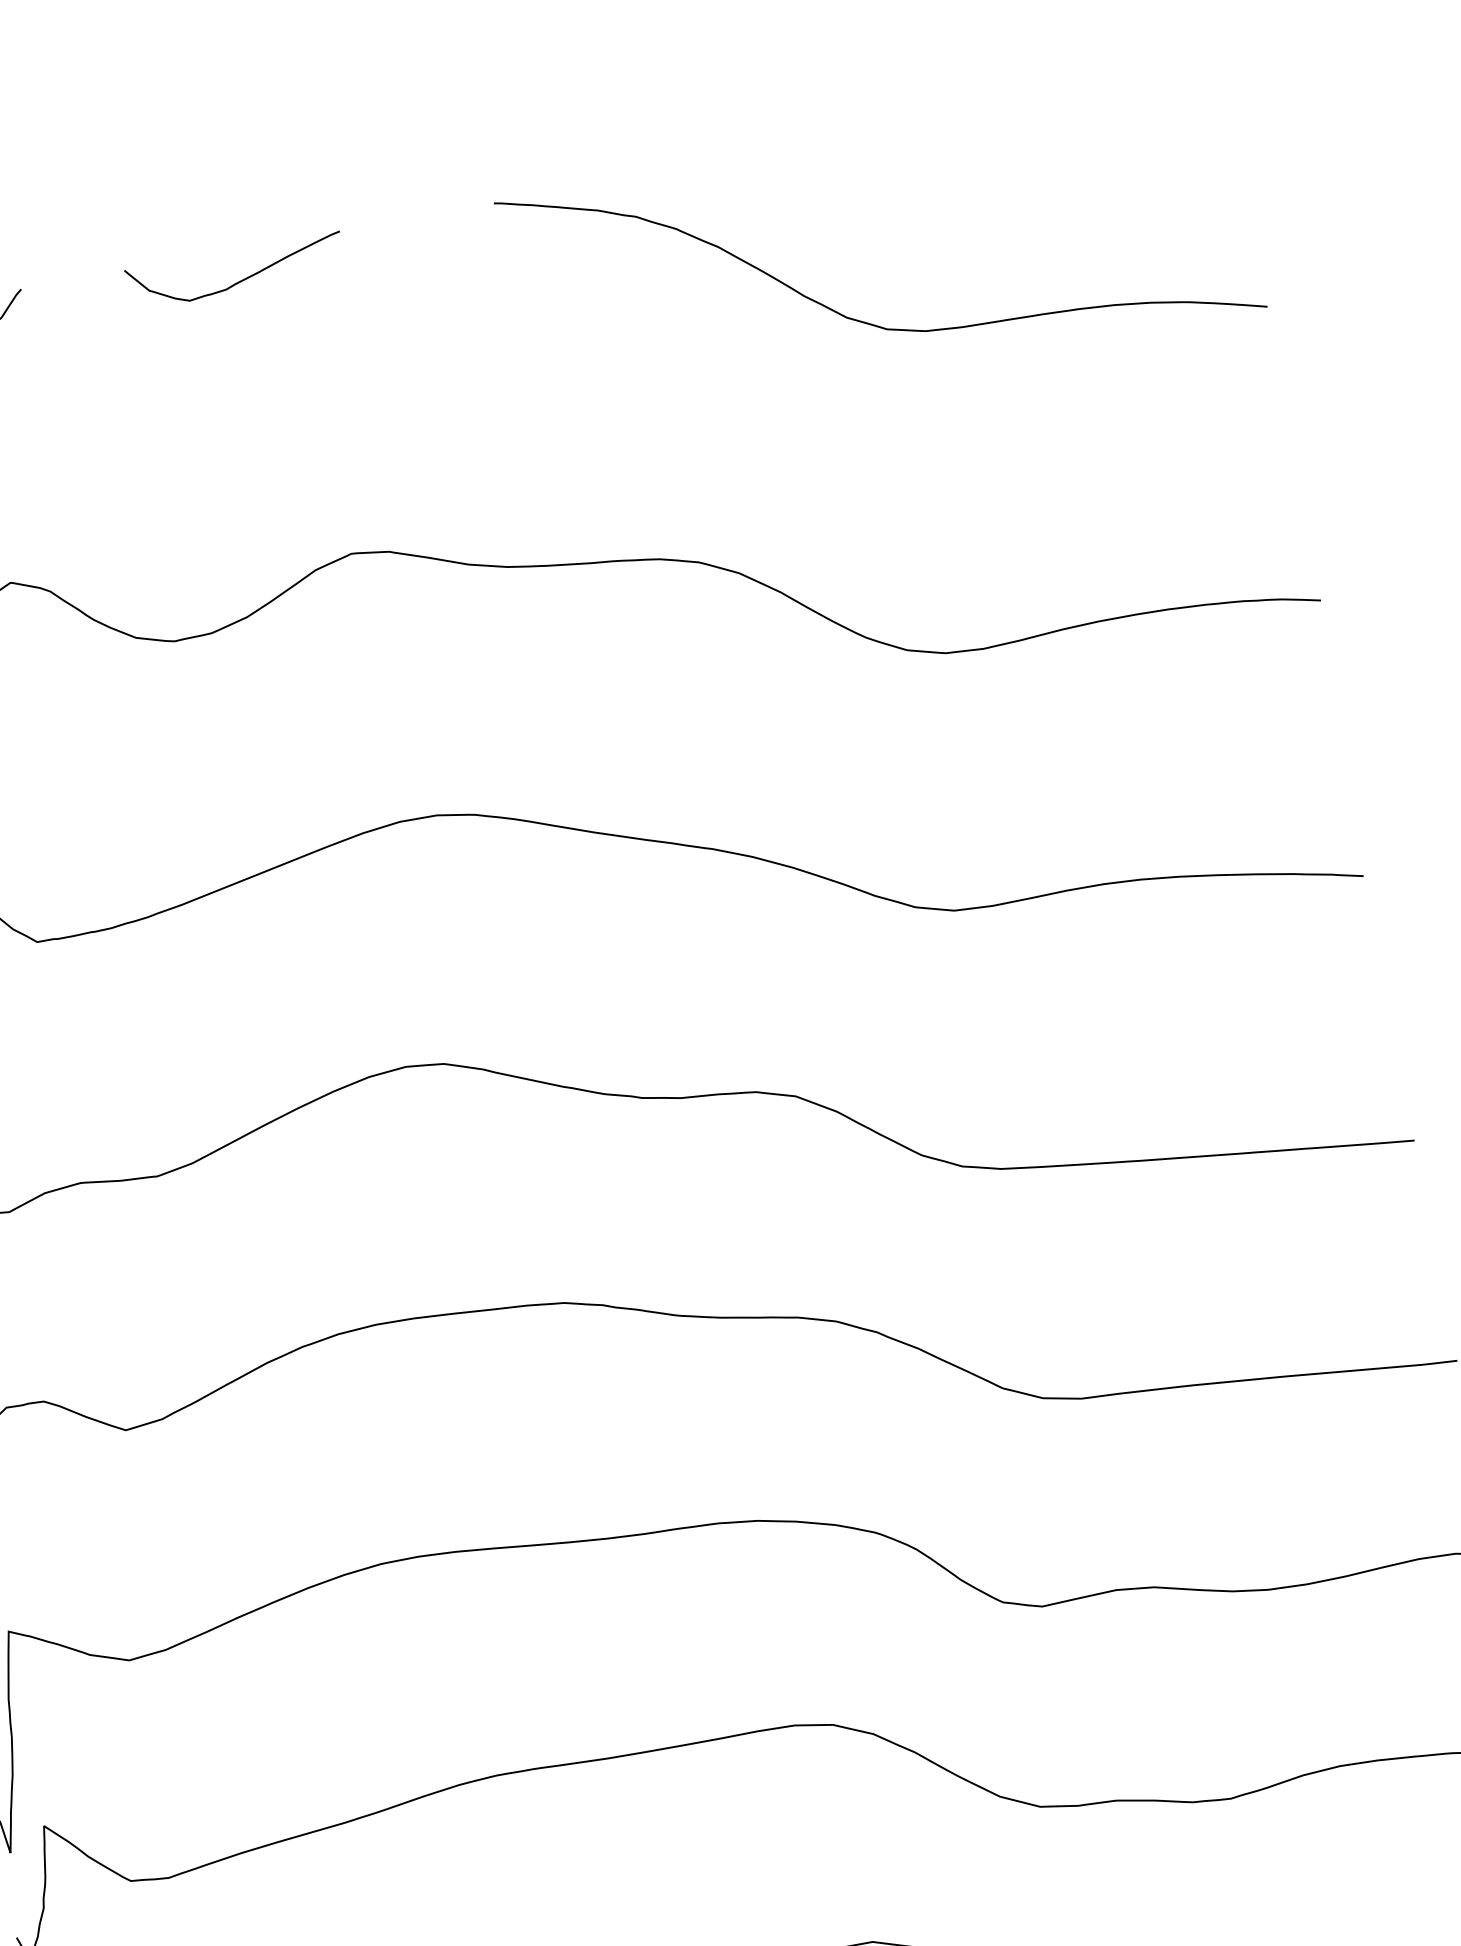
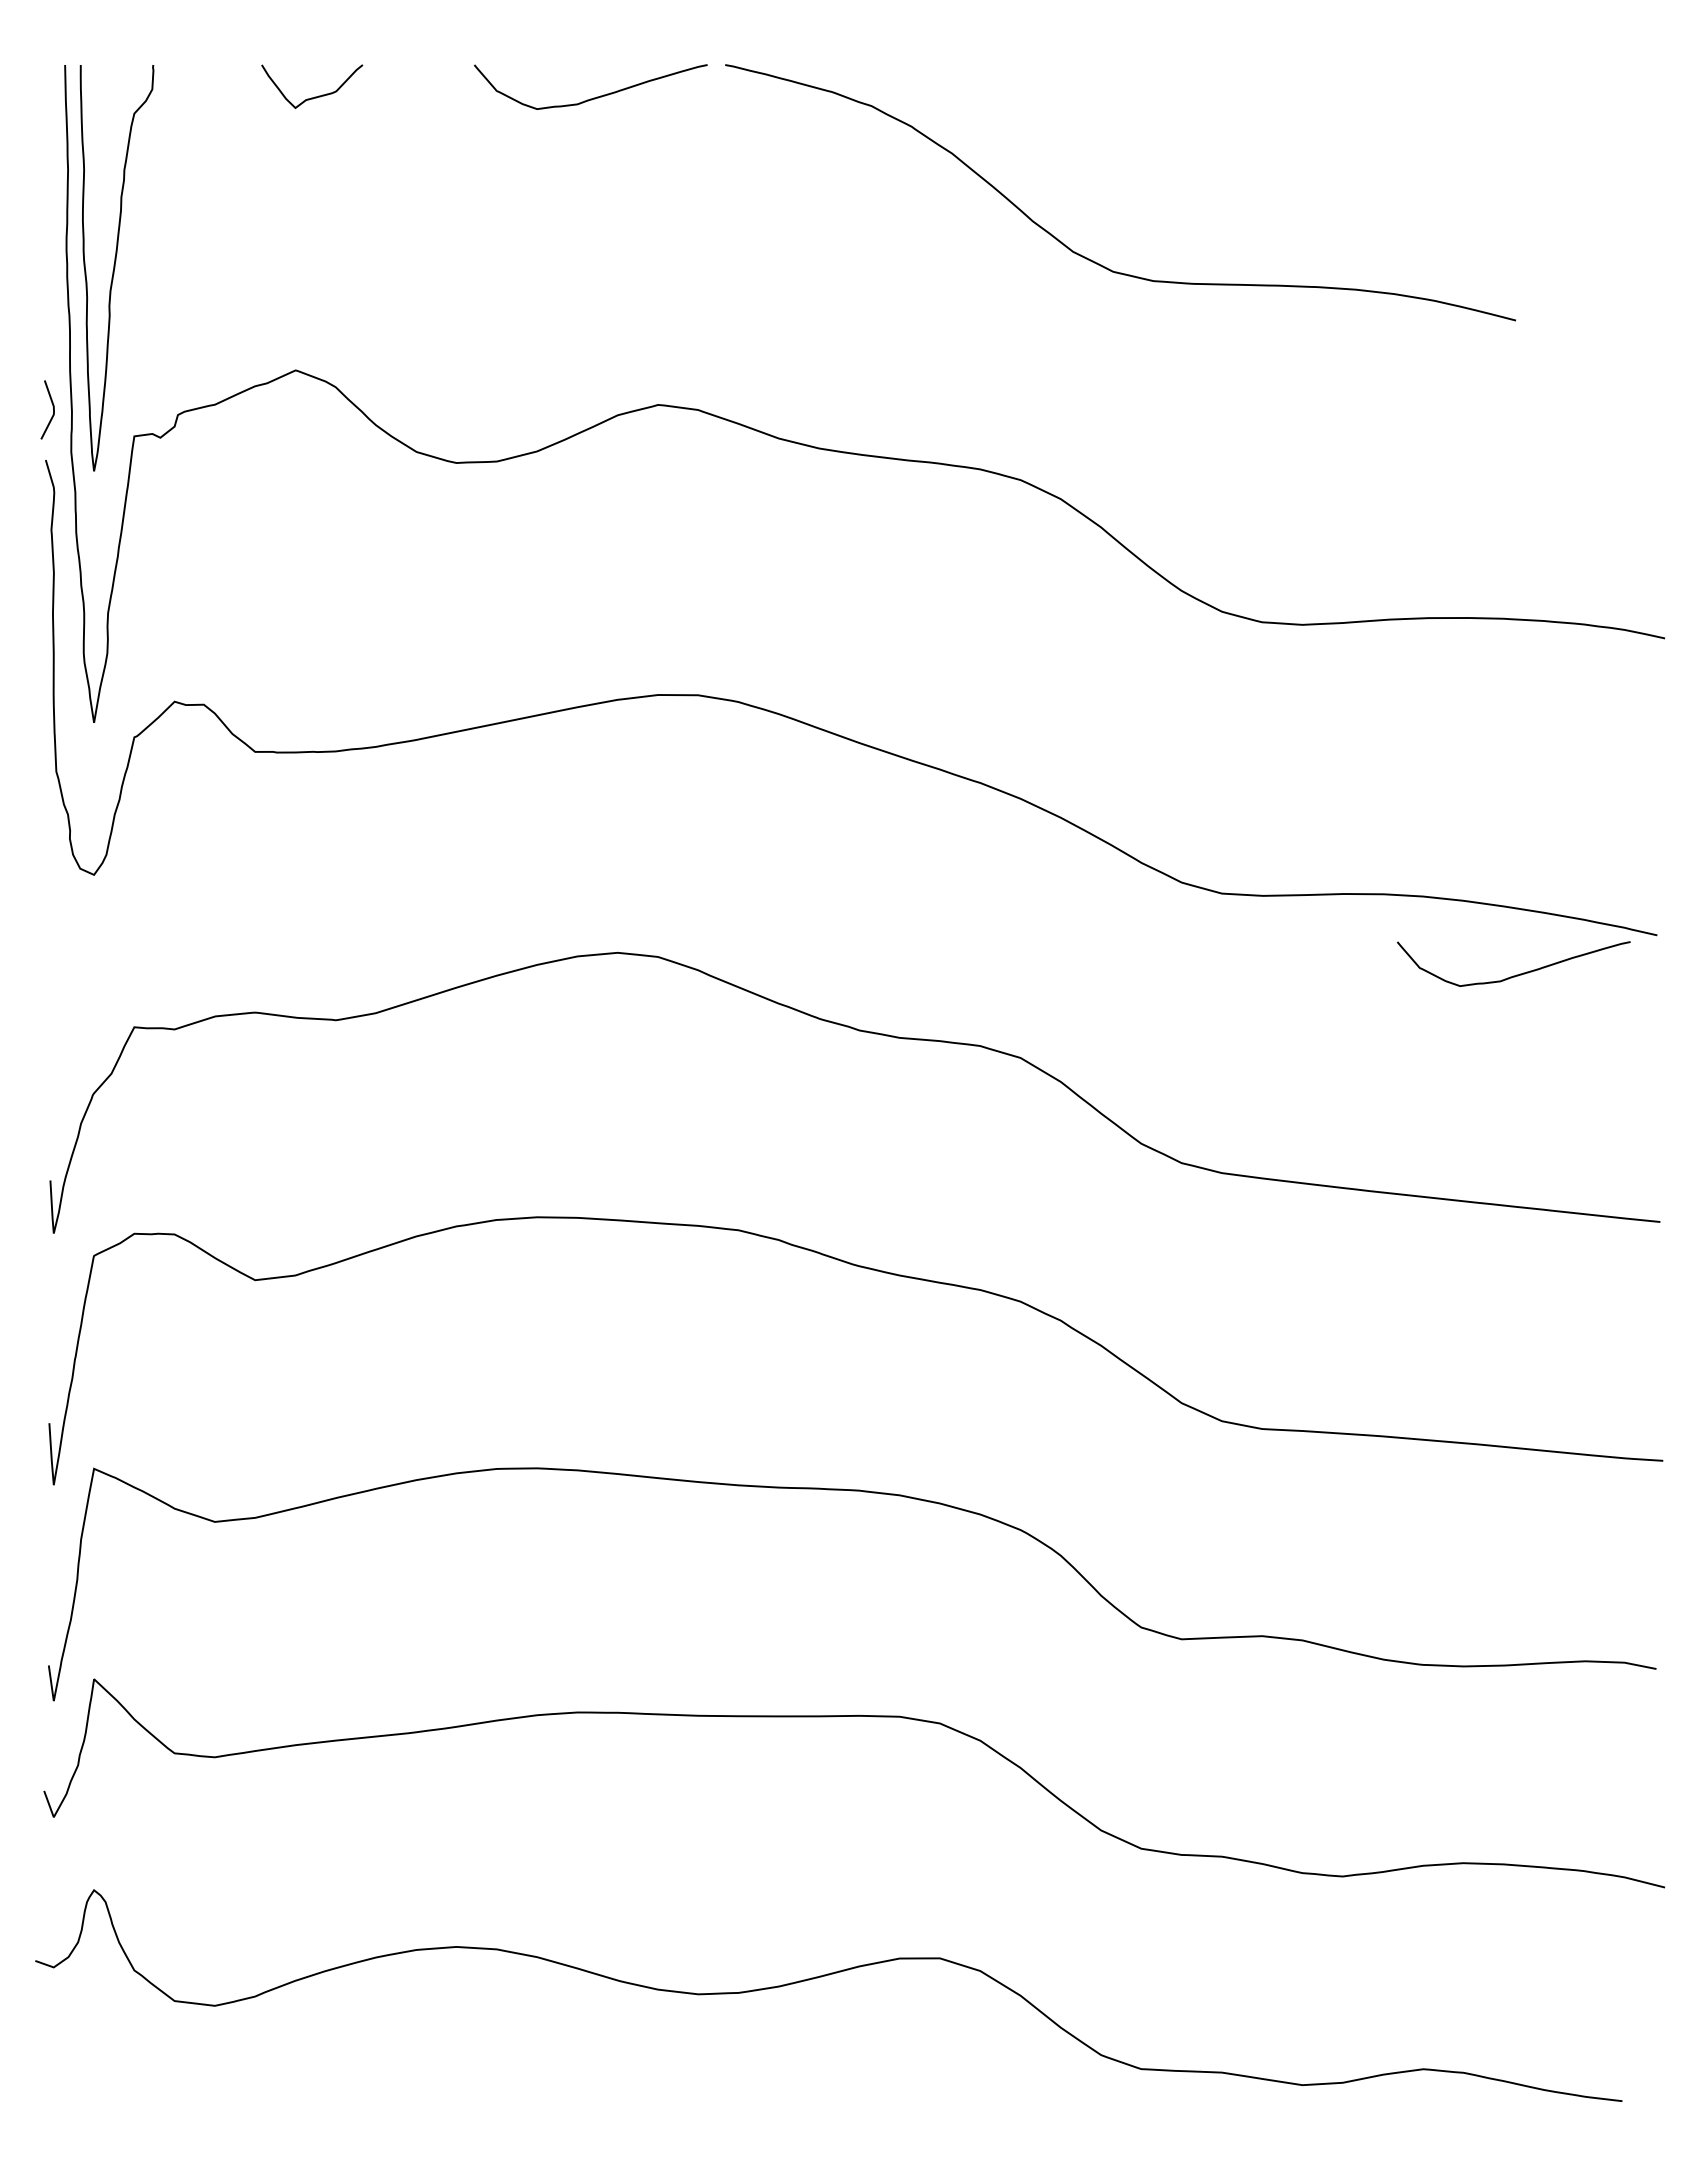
curve: (860, 320) -> (1087, 257), moved
curve: (1240, 935) -> (1516, 974), added

